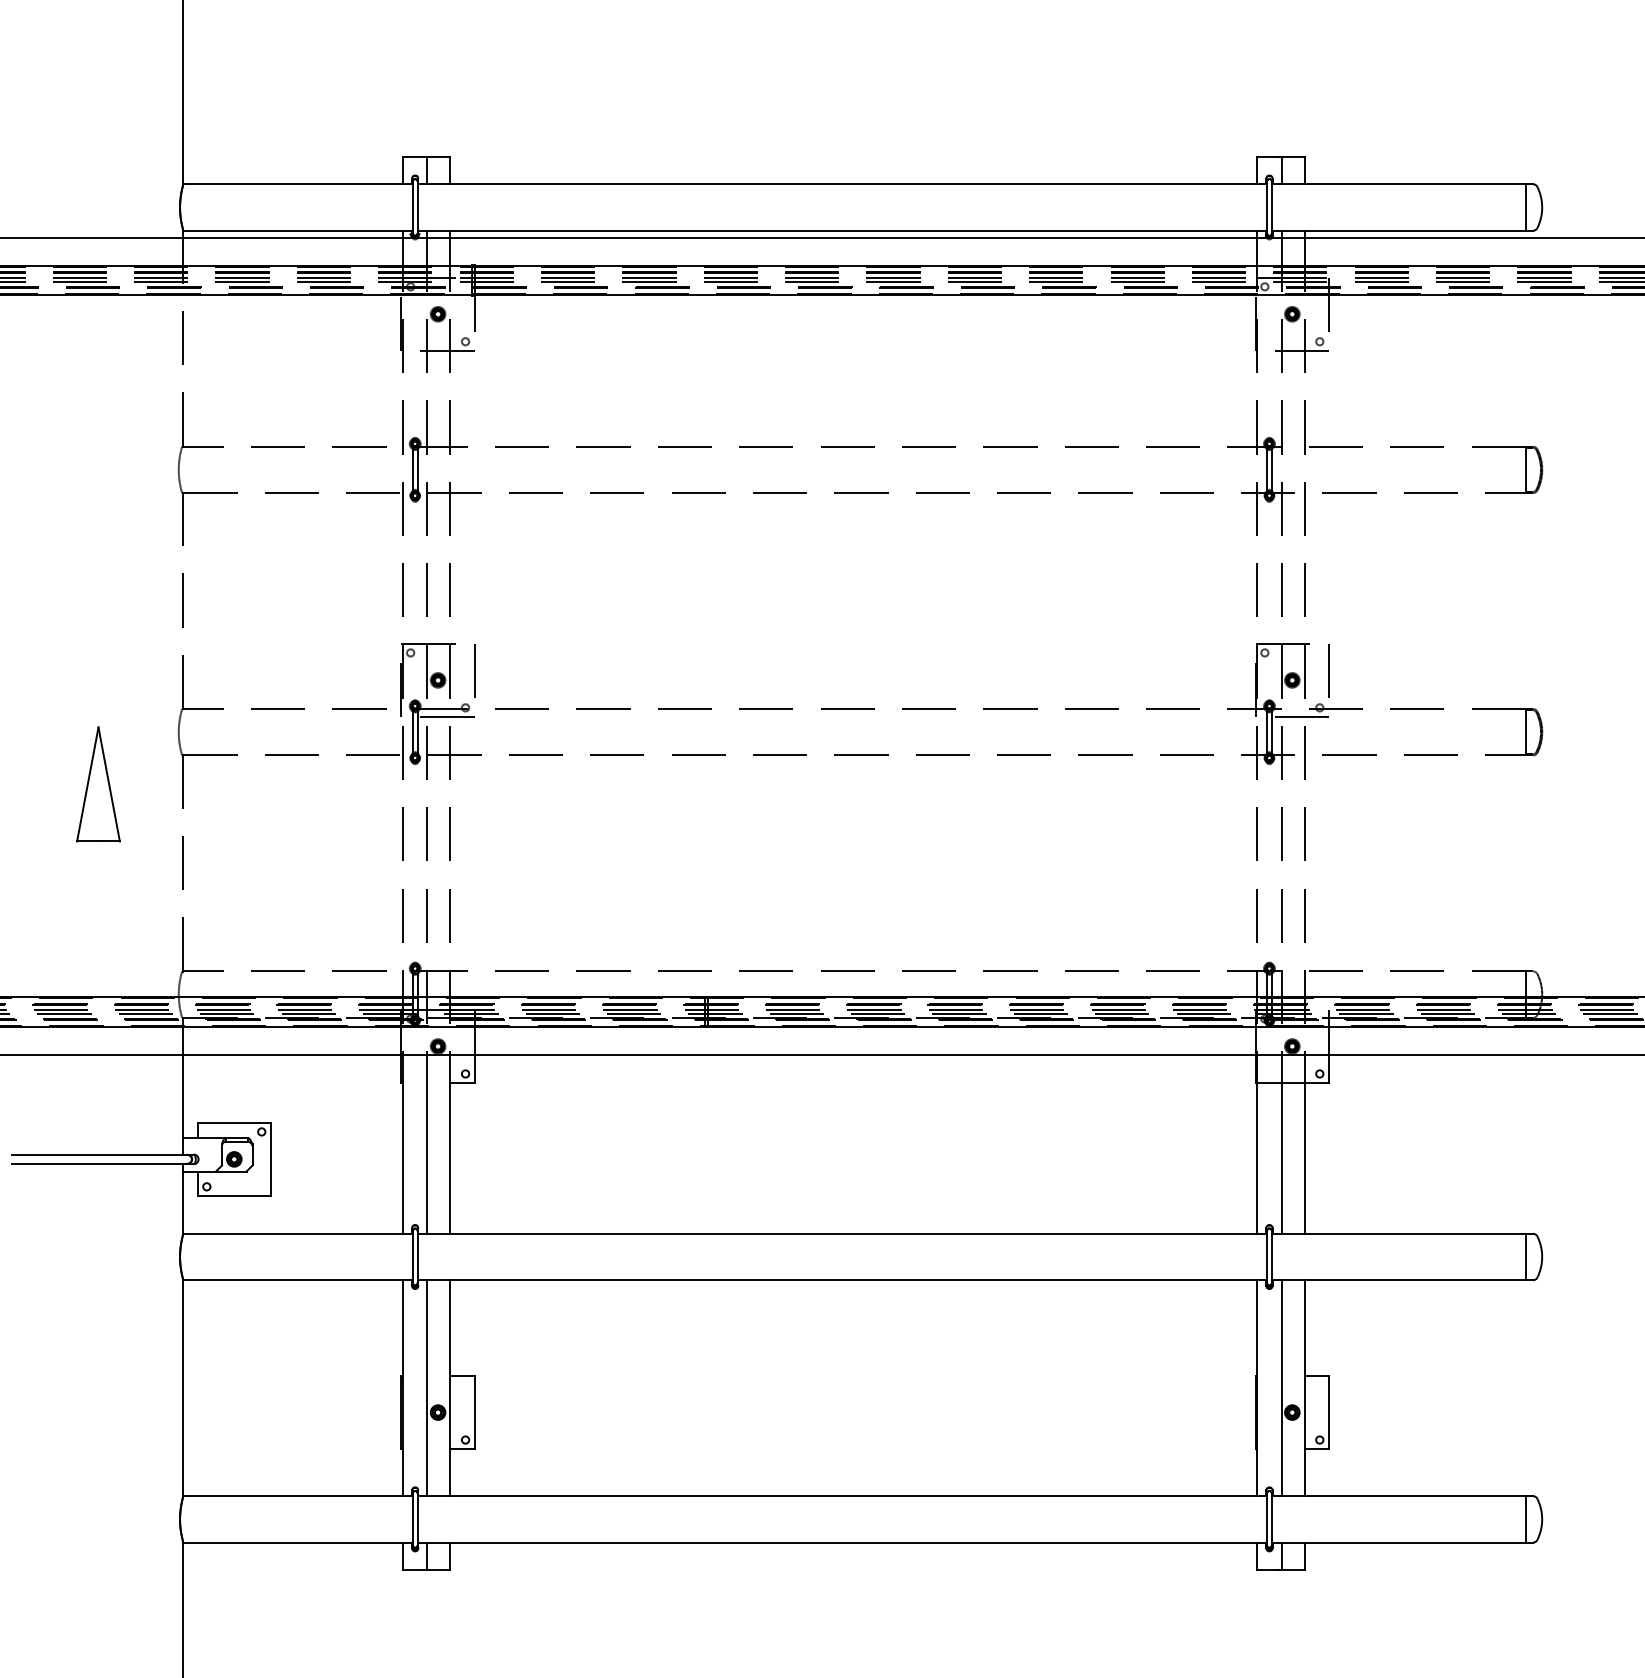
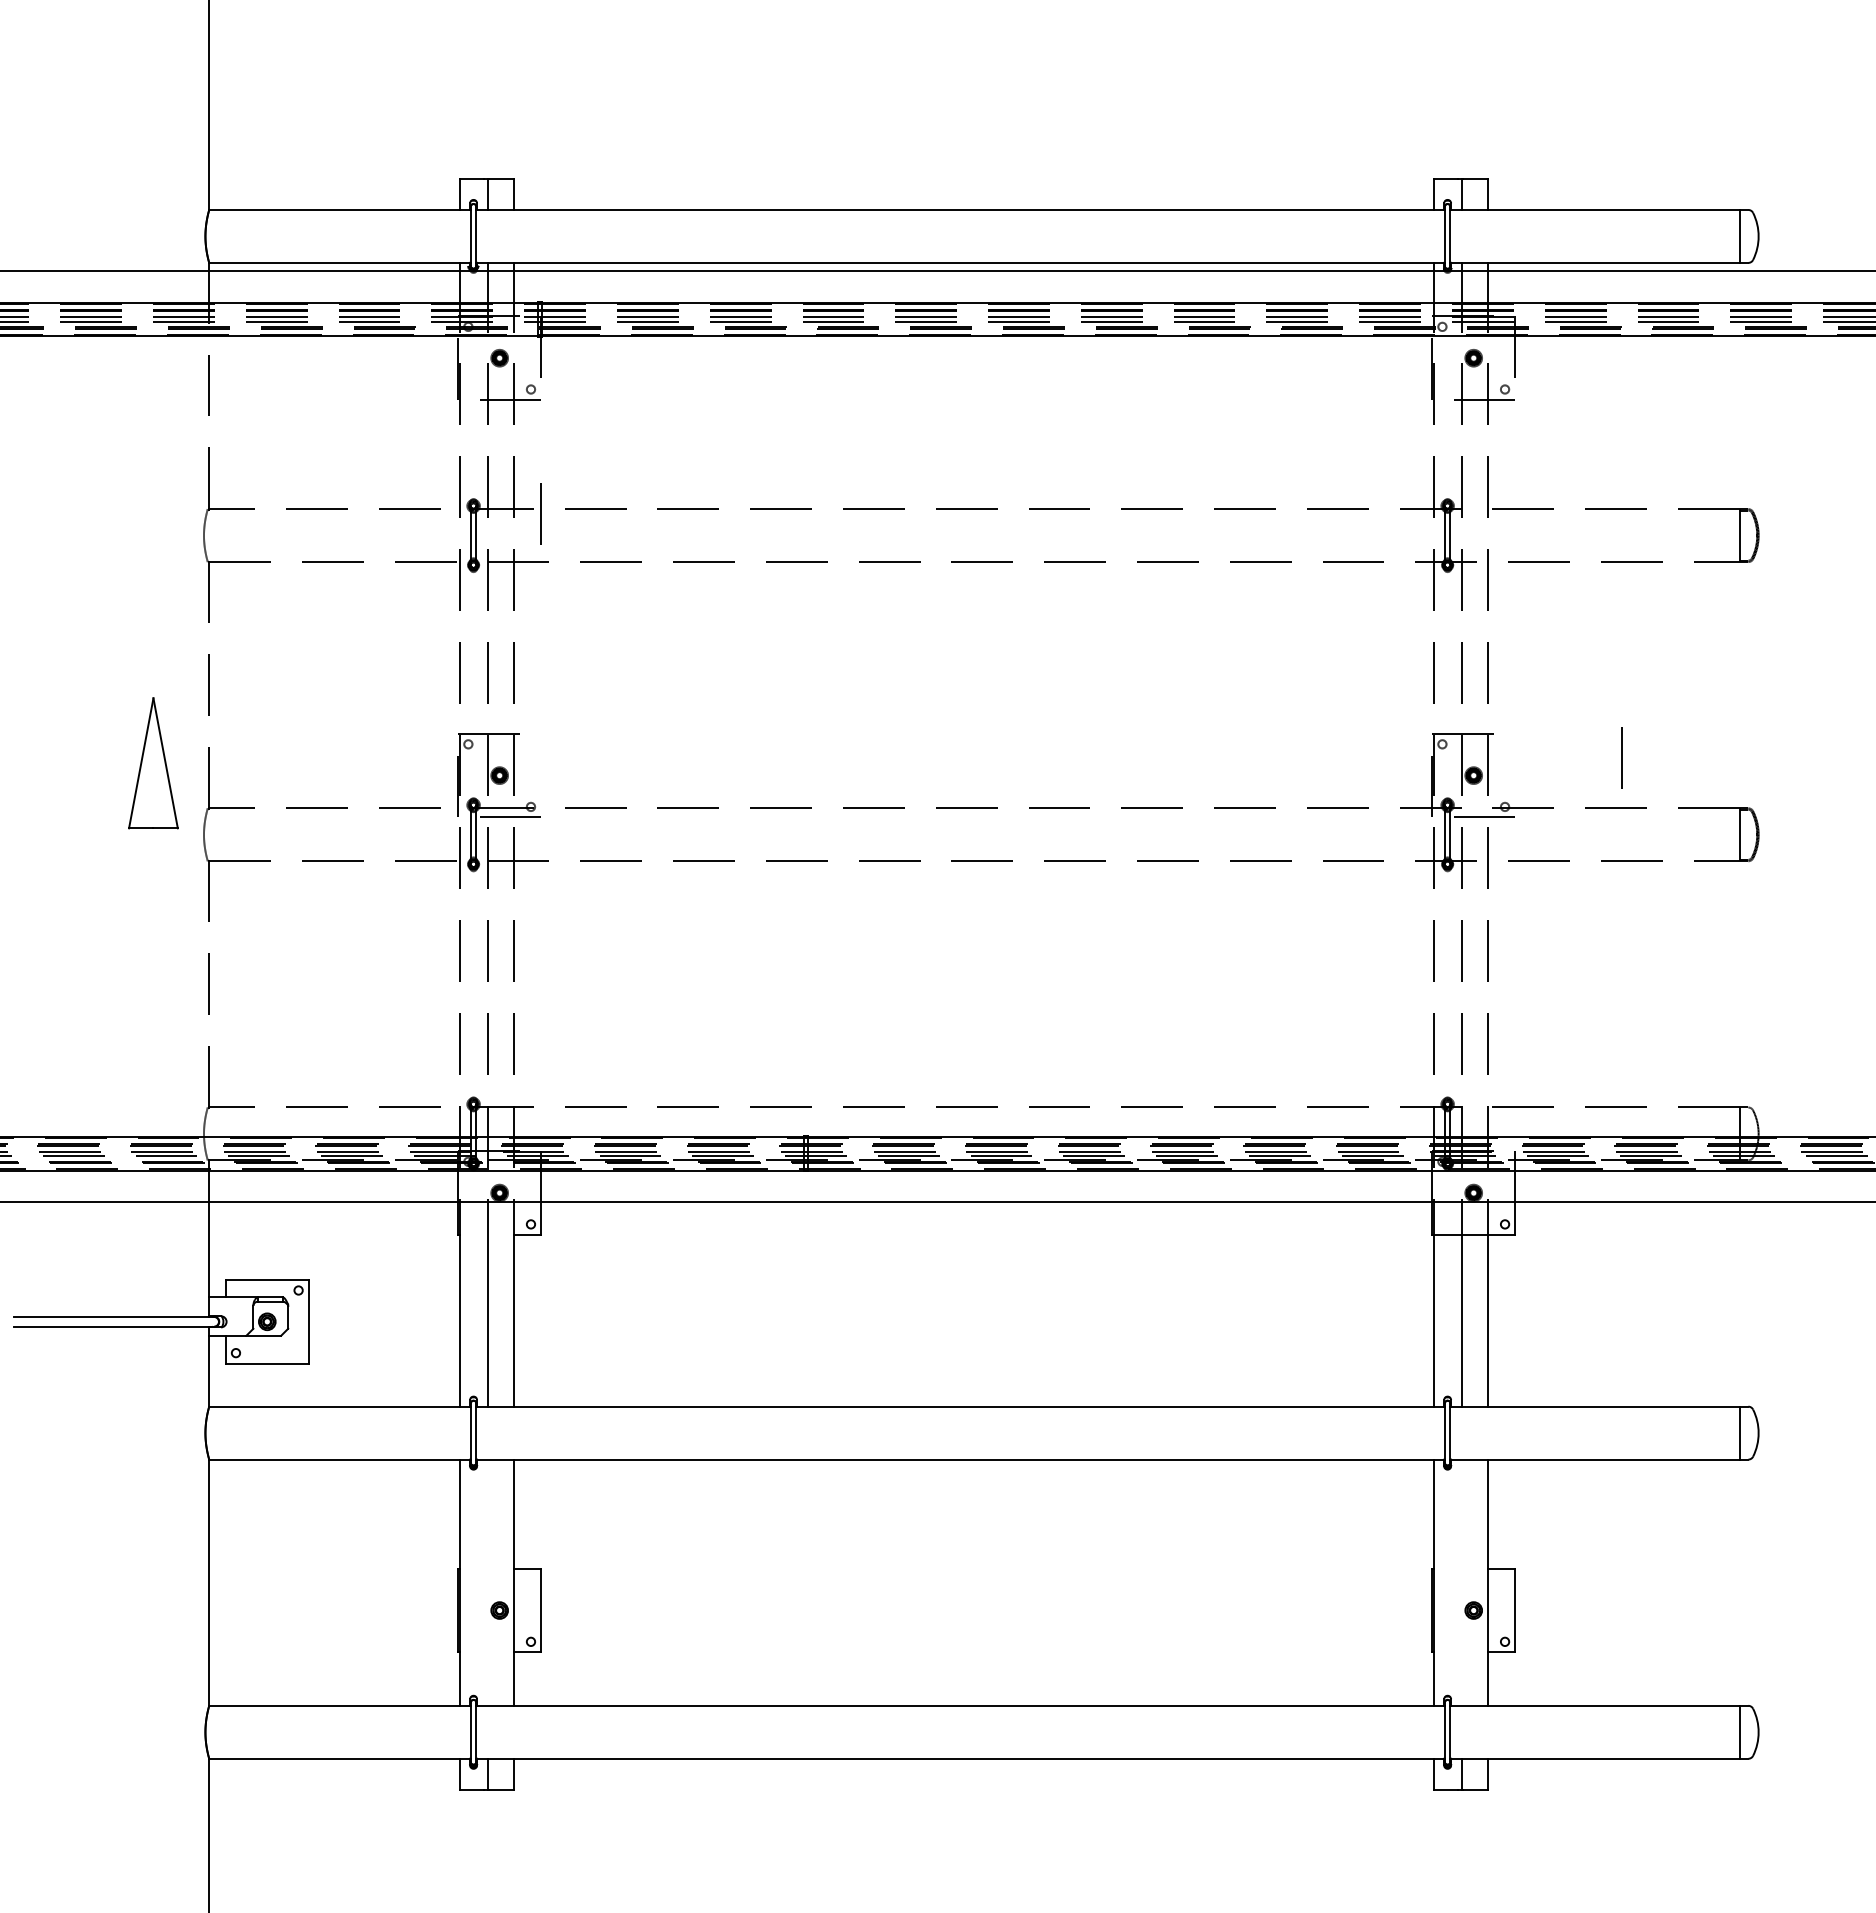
line: (473, 670) -> (540, 513), moved
line: (1328, 670) -> (1621, 757), moved
part: (98, 784) -> (153, 763), moved
line: (427, 1388) -> (487, 1582), removed
line: (1281, 1388) -> (1461, 1582), removed

